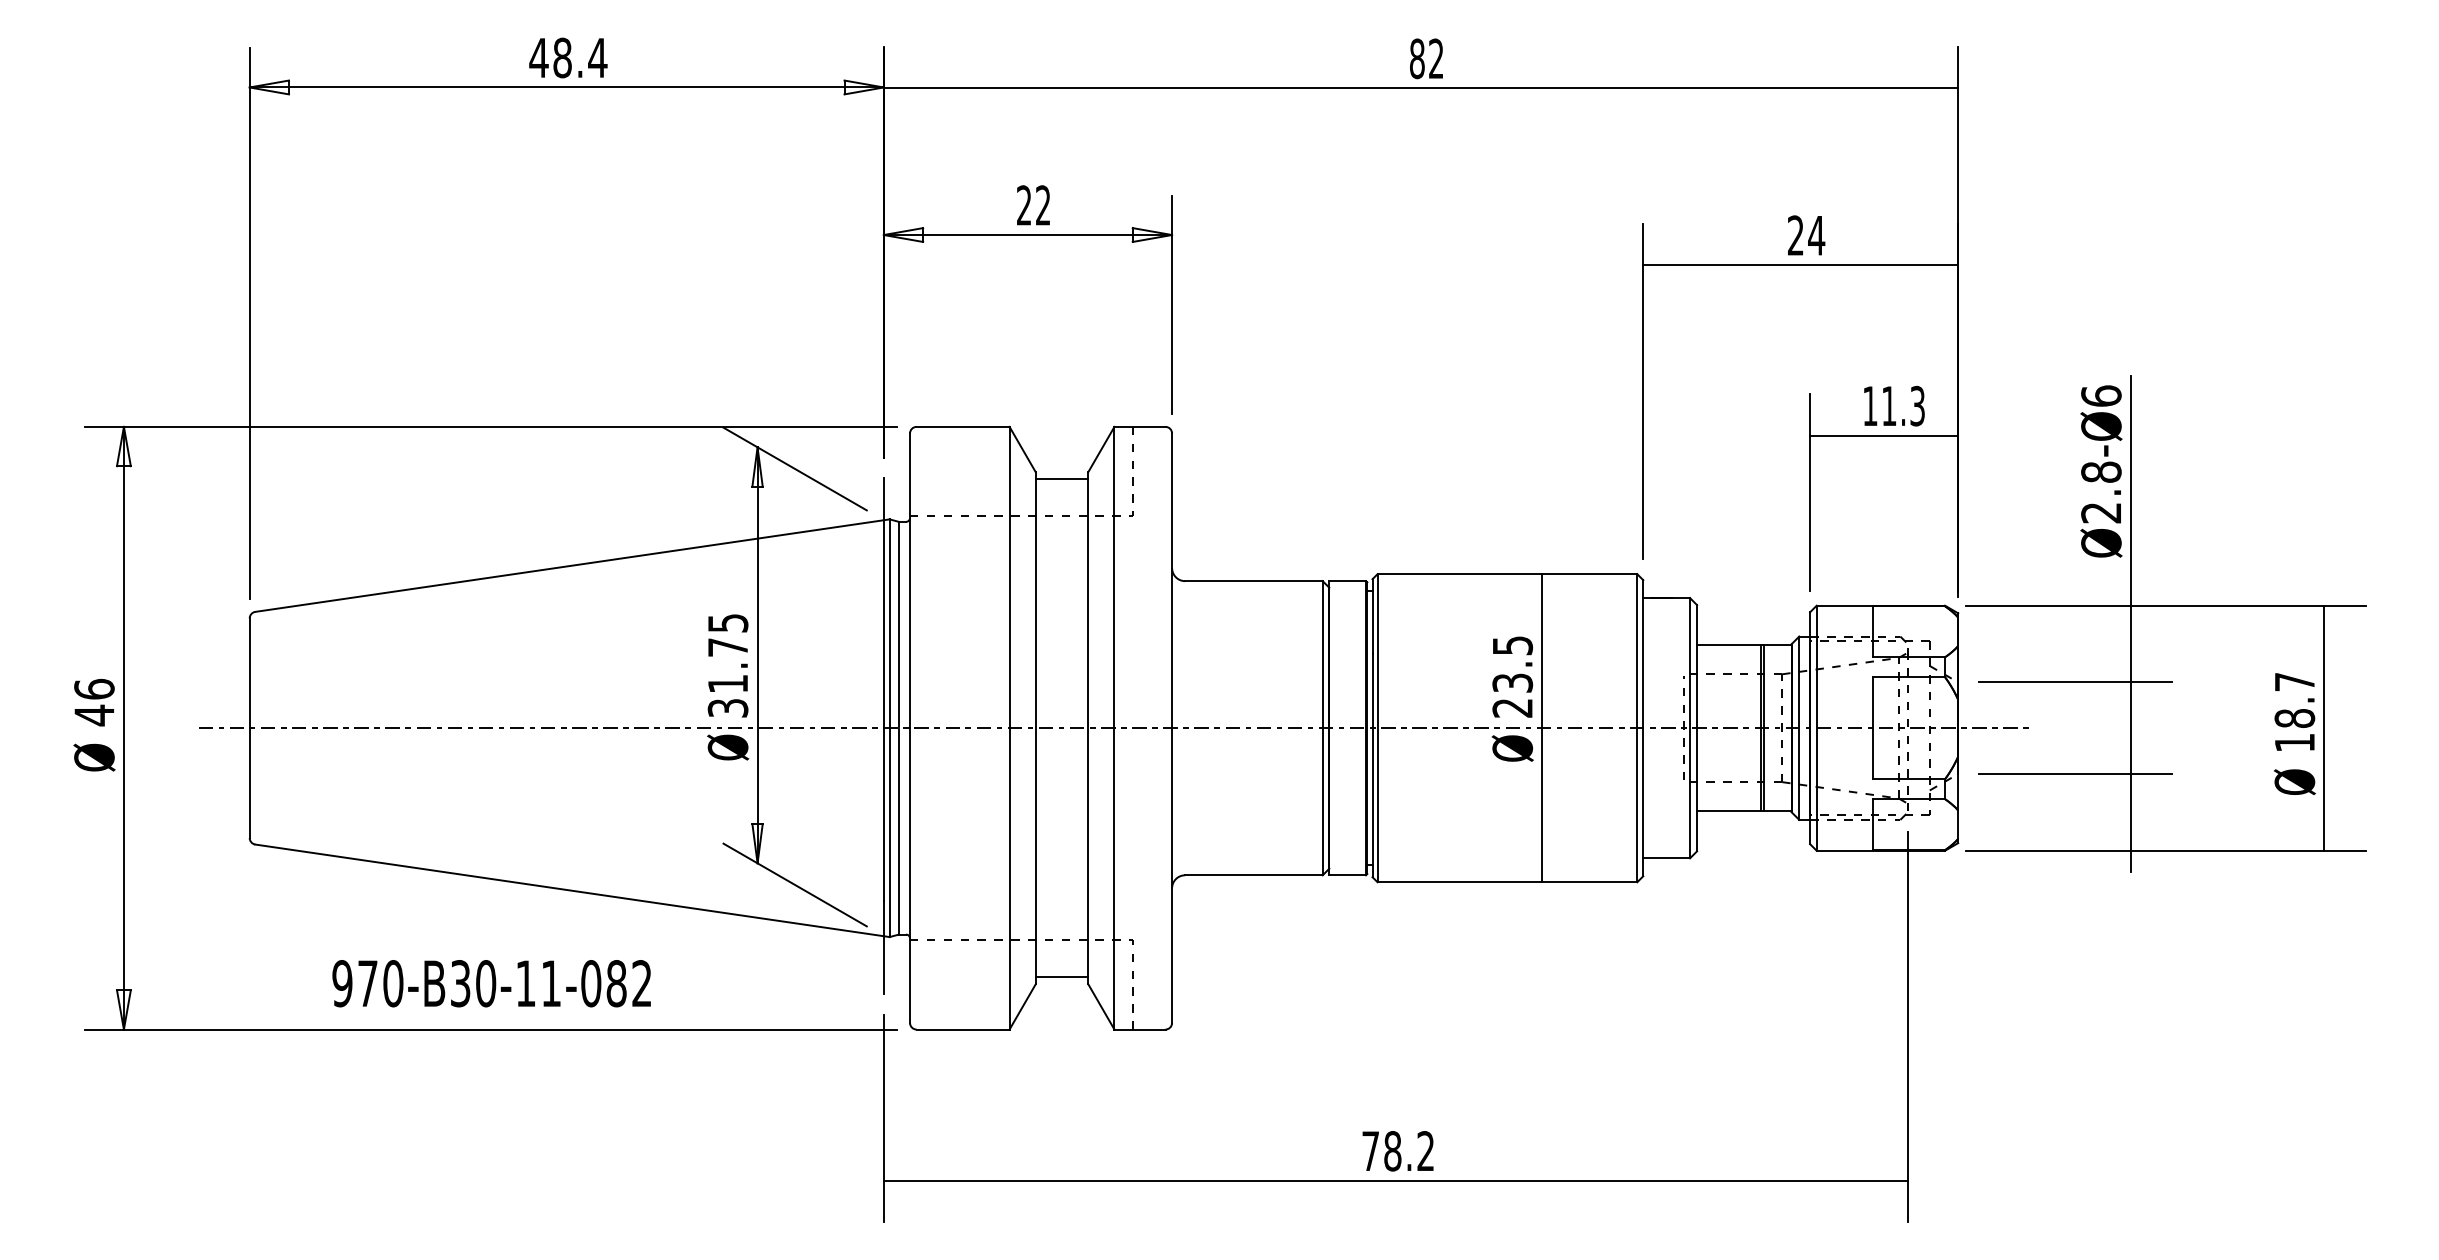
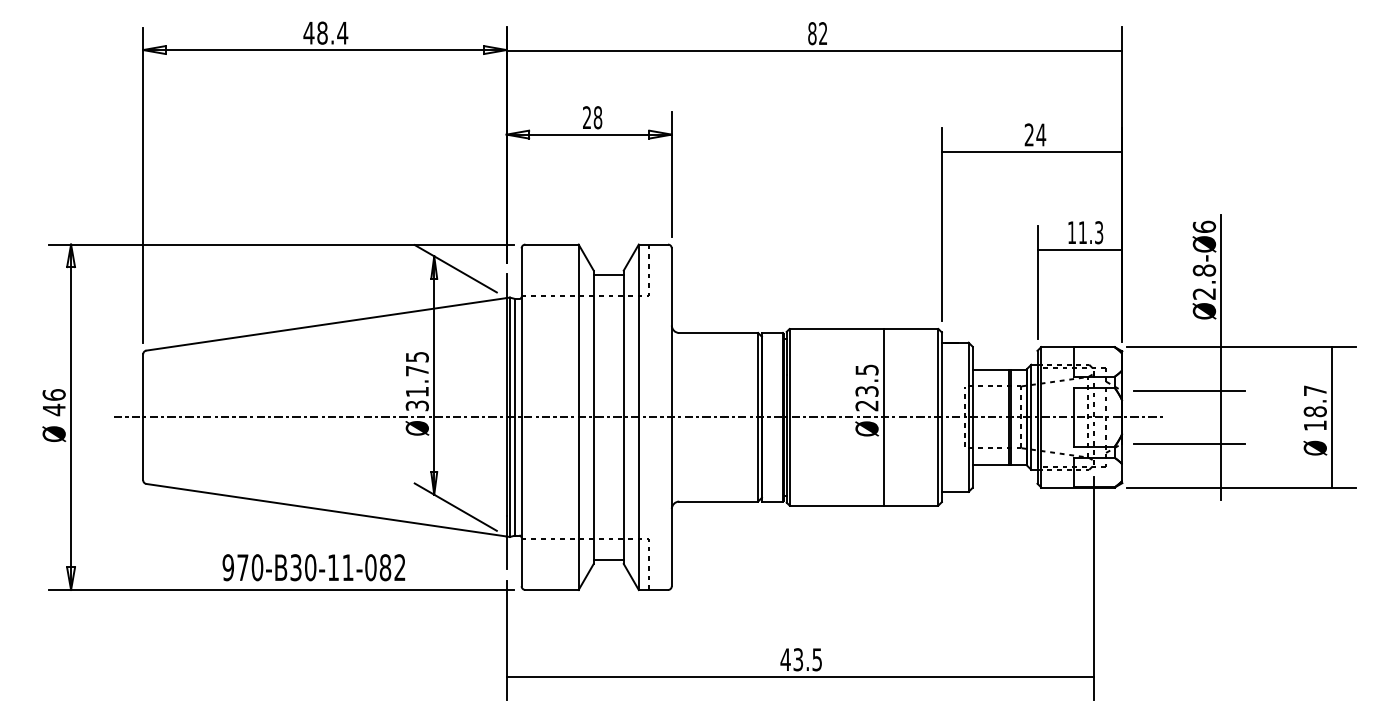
text: (1042, 205) -> (597, 117), 22 -> 28
text: (491, 983) -> (313, 567), moved
text: (1396, 1150) -> (800, 659), 78.2 -> 43.5

